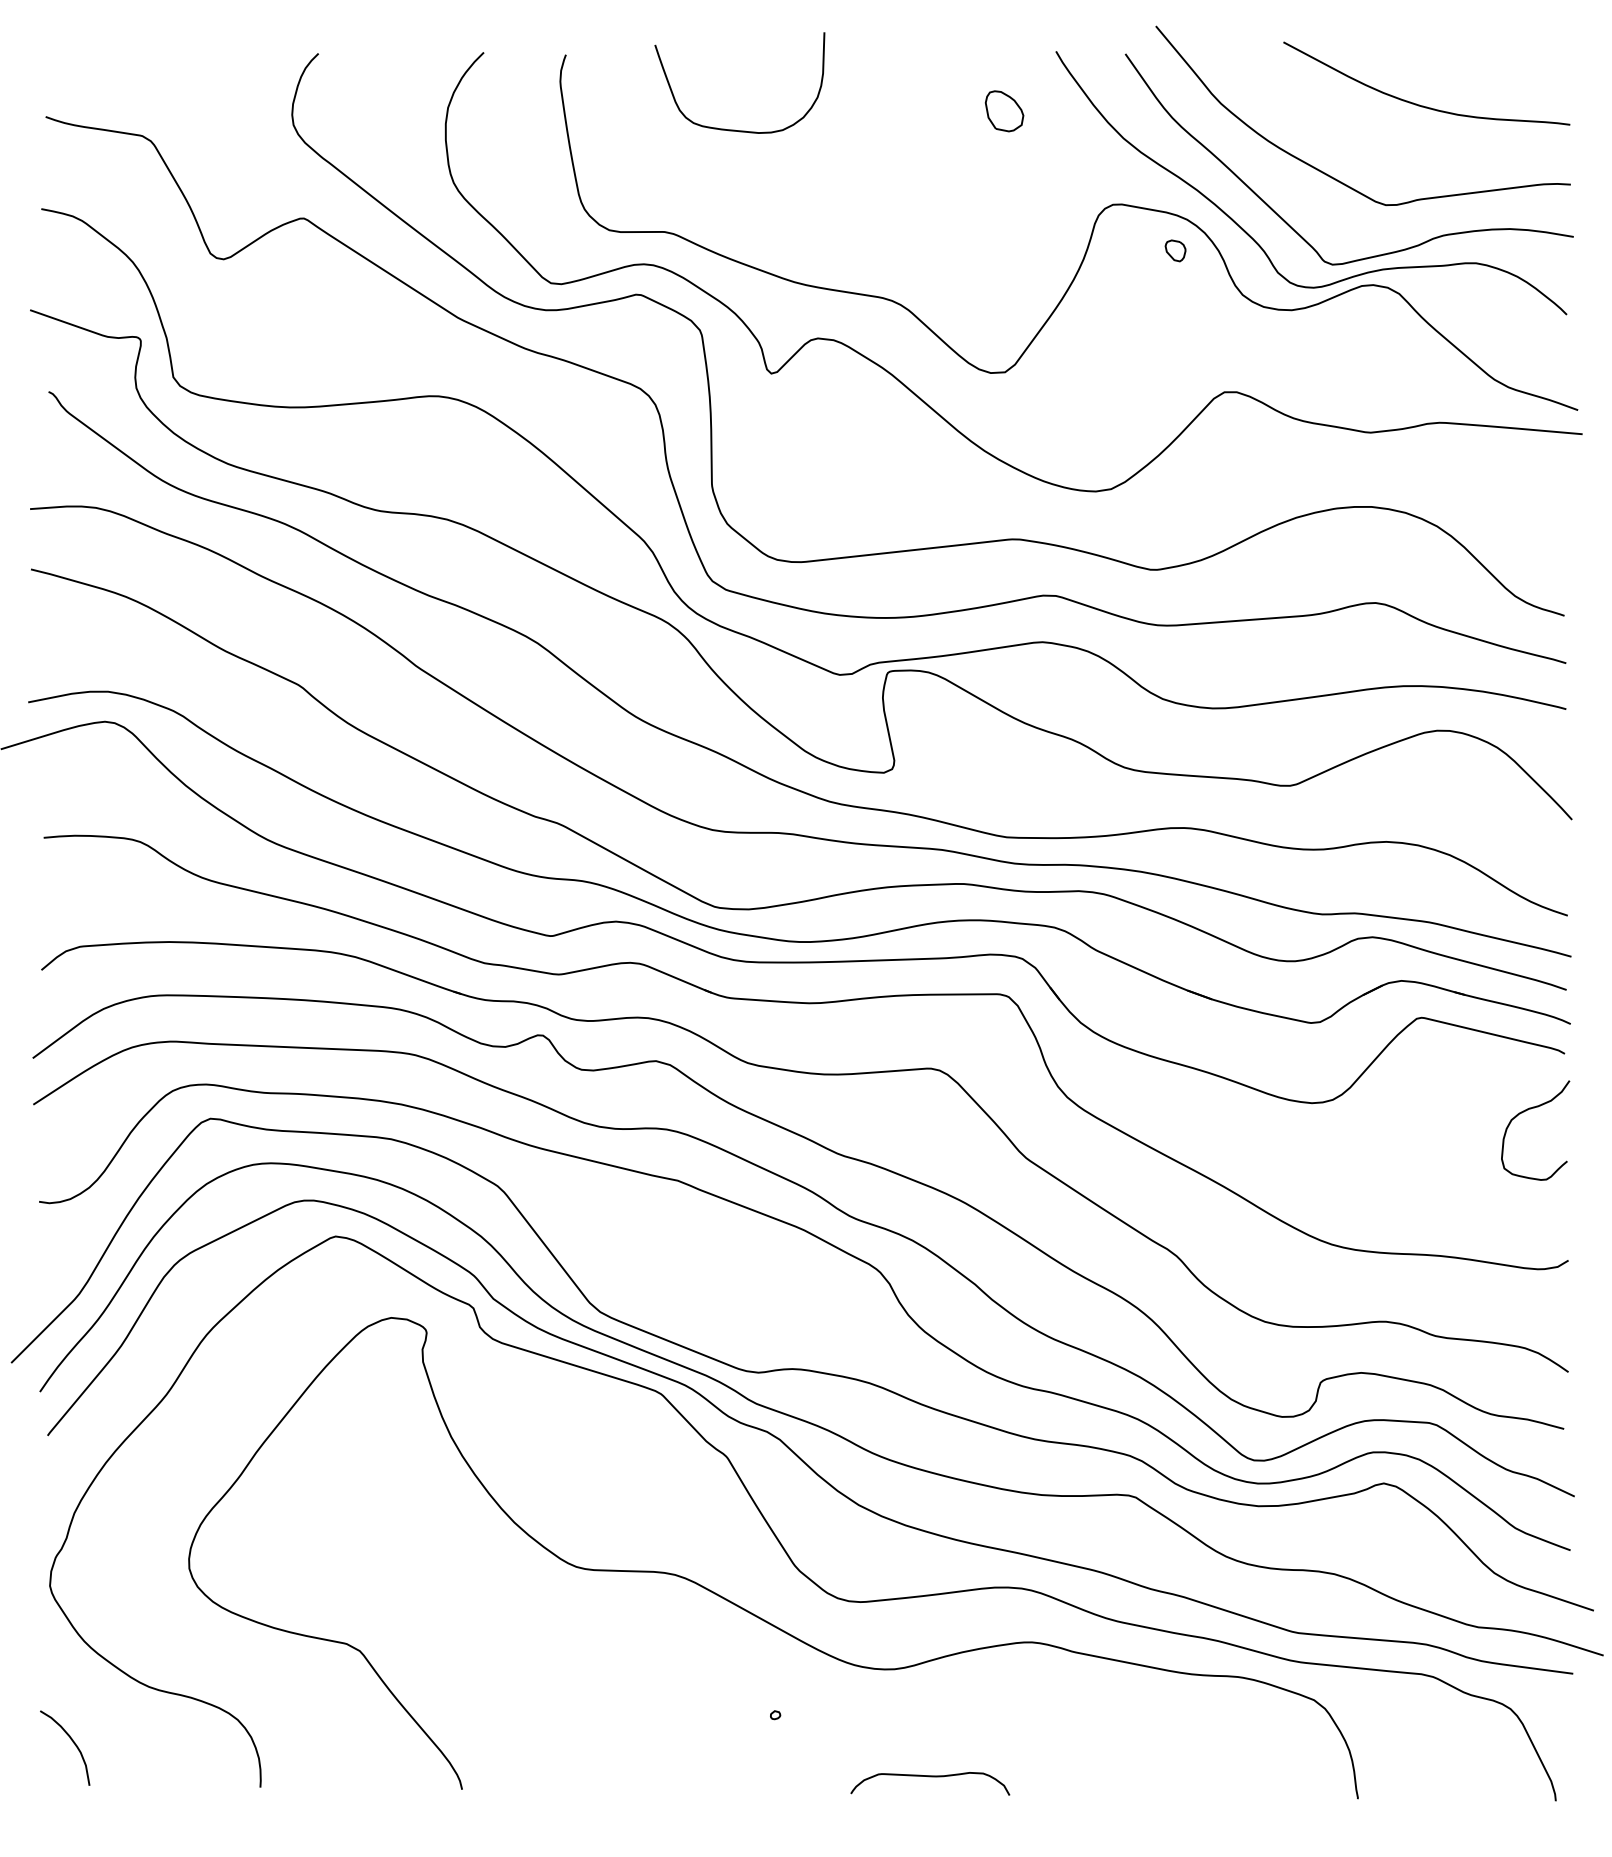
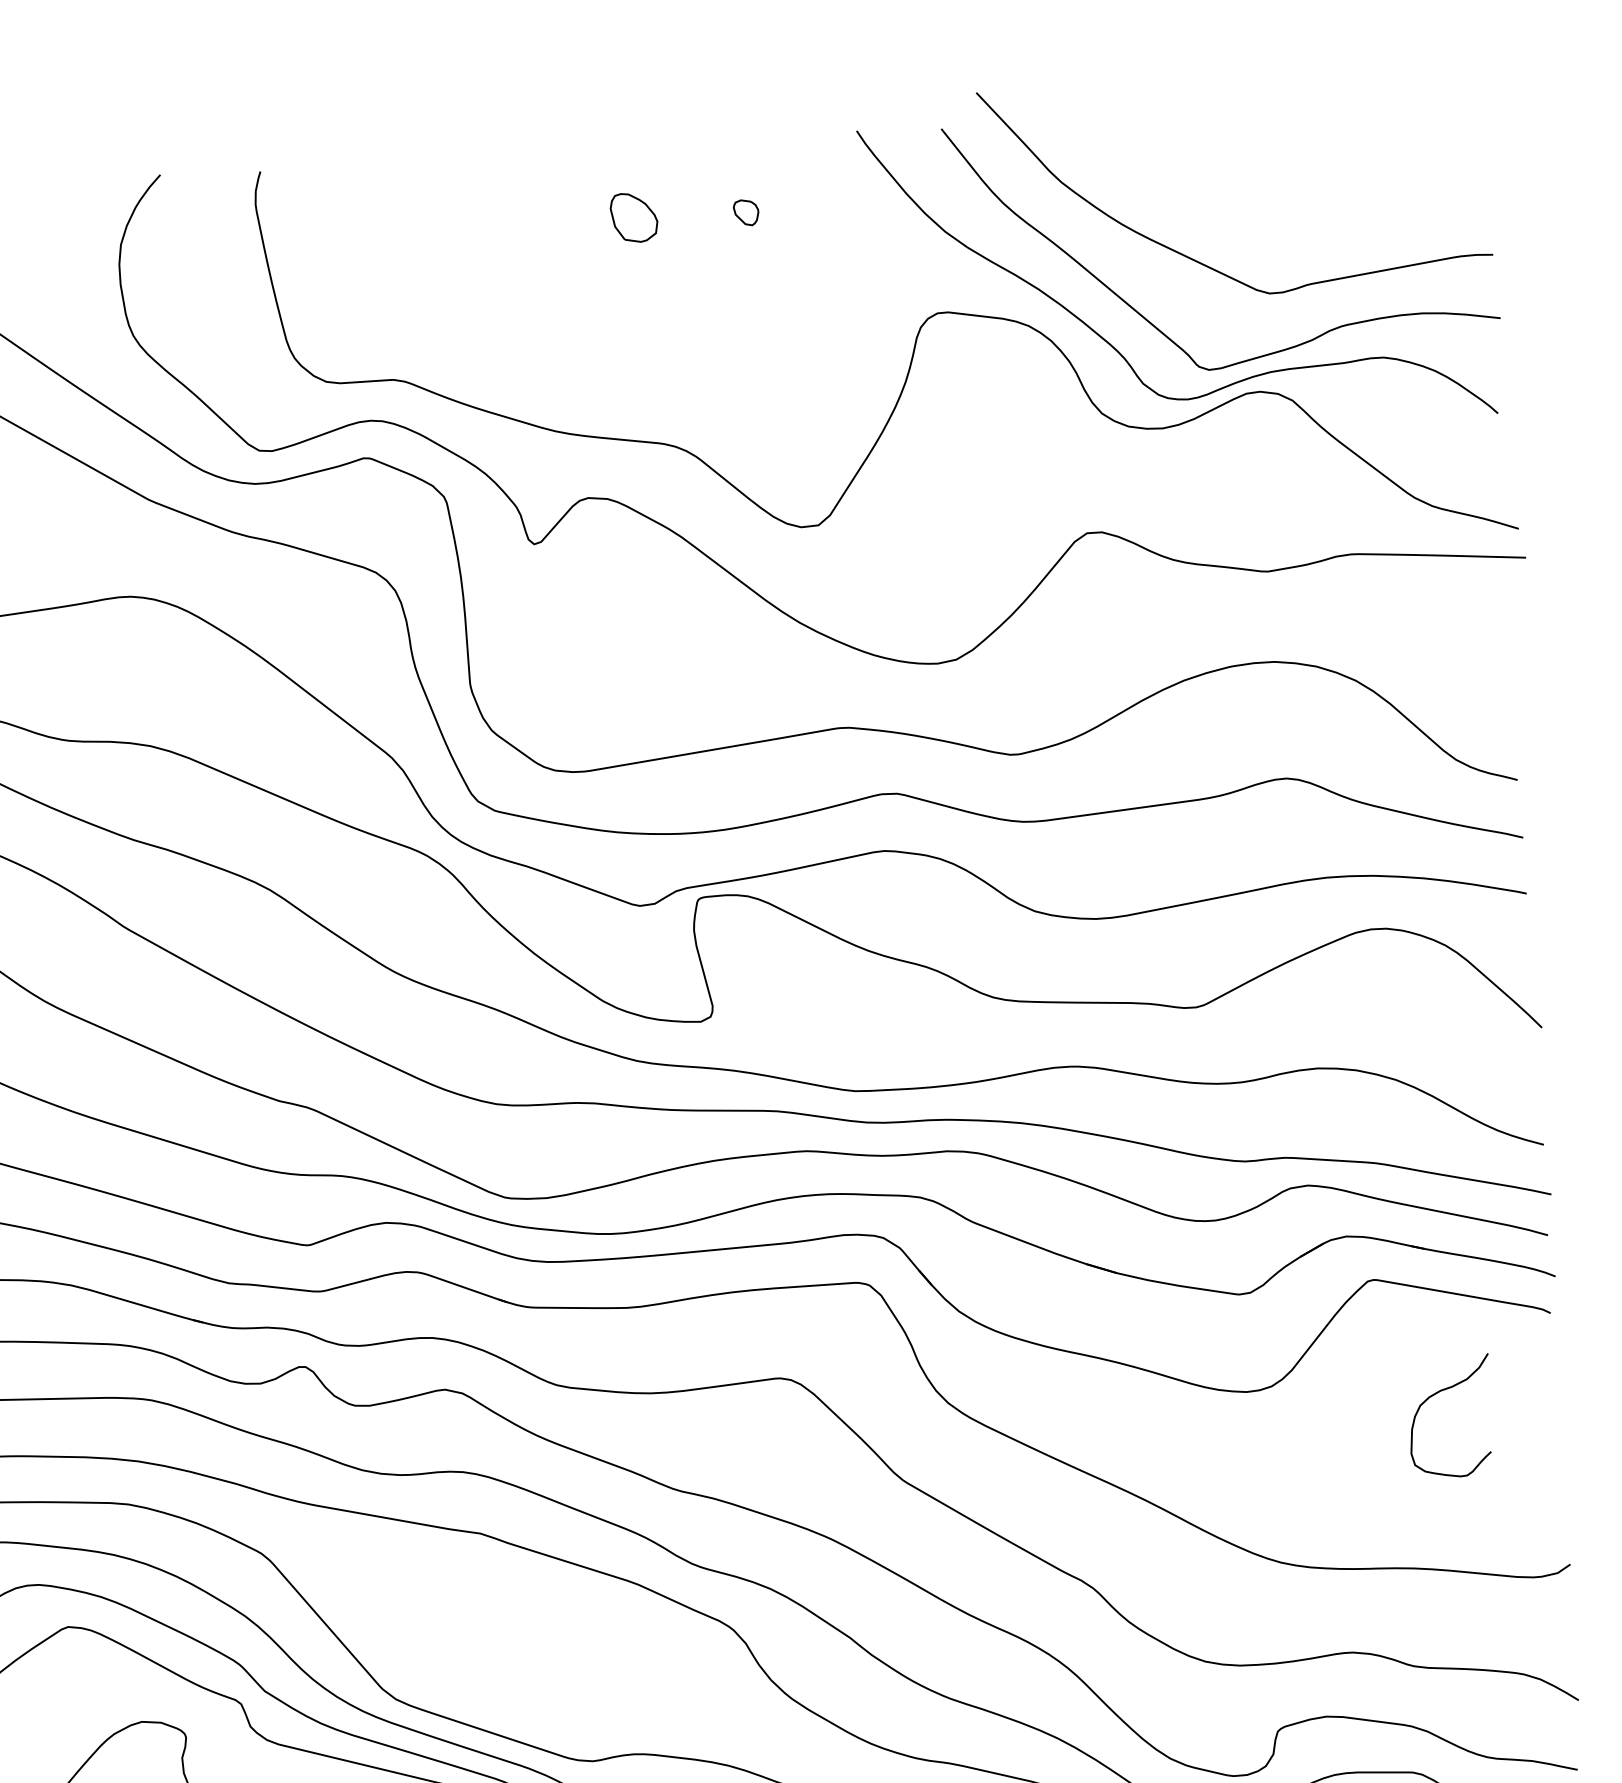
curve: (1419, 104) -> (1303, 168), removed
part: (1004, 111) -> (634, 217), moved
curve: (735, 129) -> (472, 249), removed
part: (1175, 250) -> (746, 212), moved
curve: (1526, 1111) -> (1437, 1394), moved

